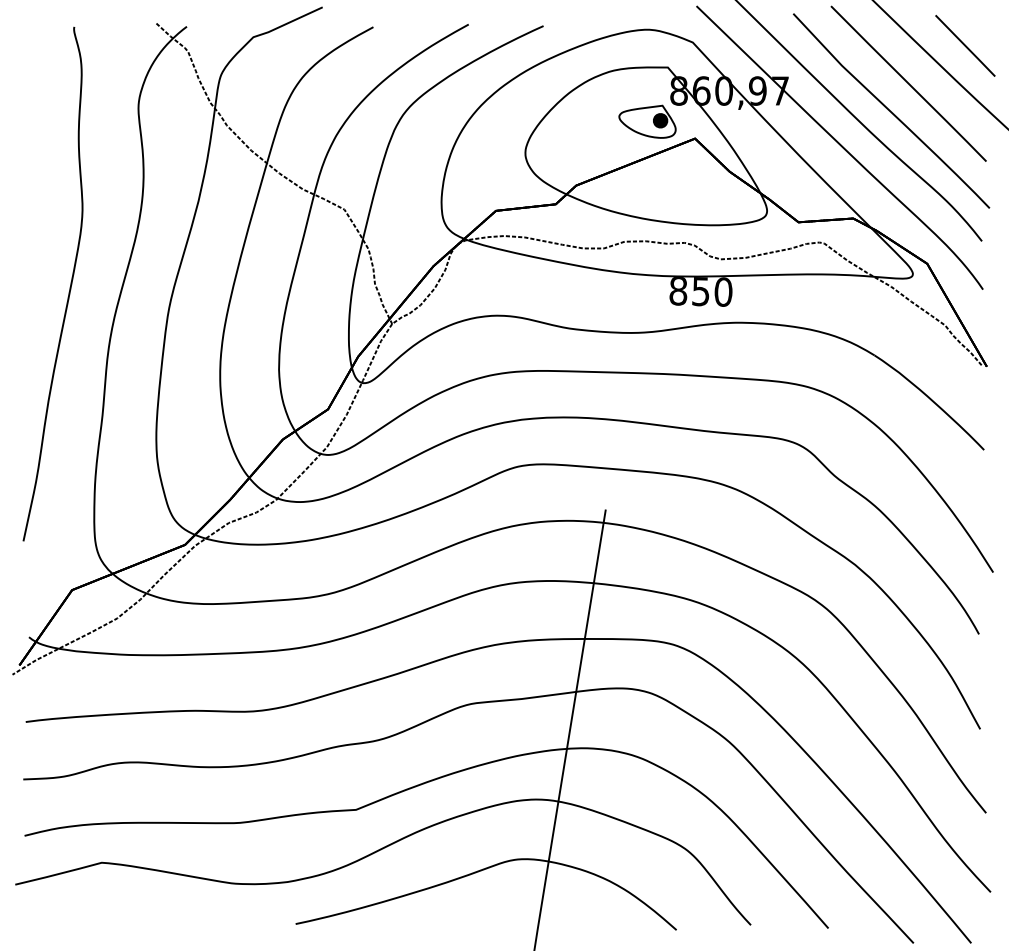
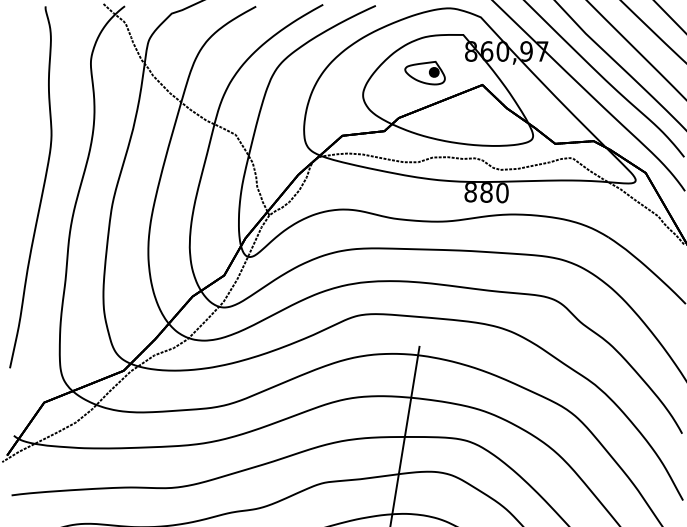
part: (647, 121) -> (425, 72), moved
text: (700, 291) -> (486, 192), 850 -> 880

